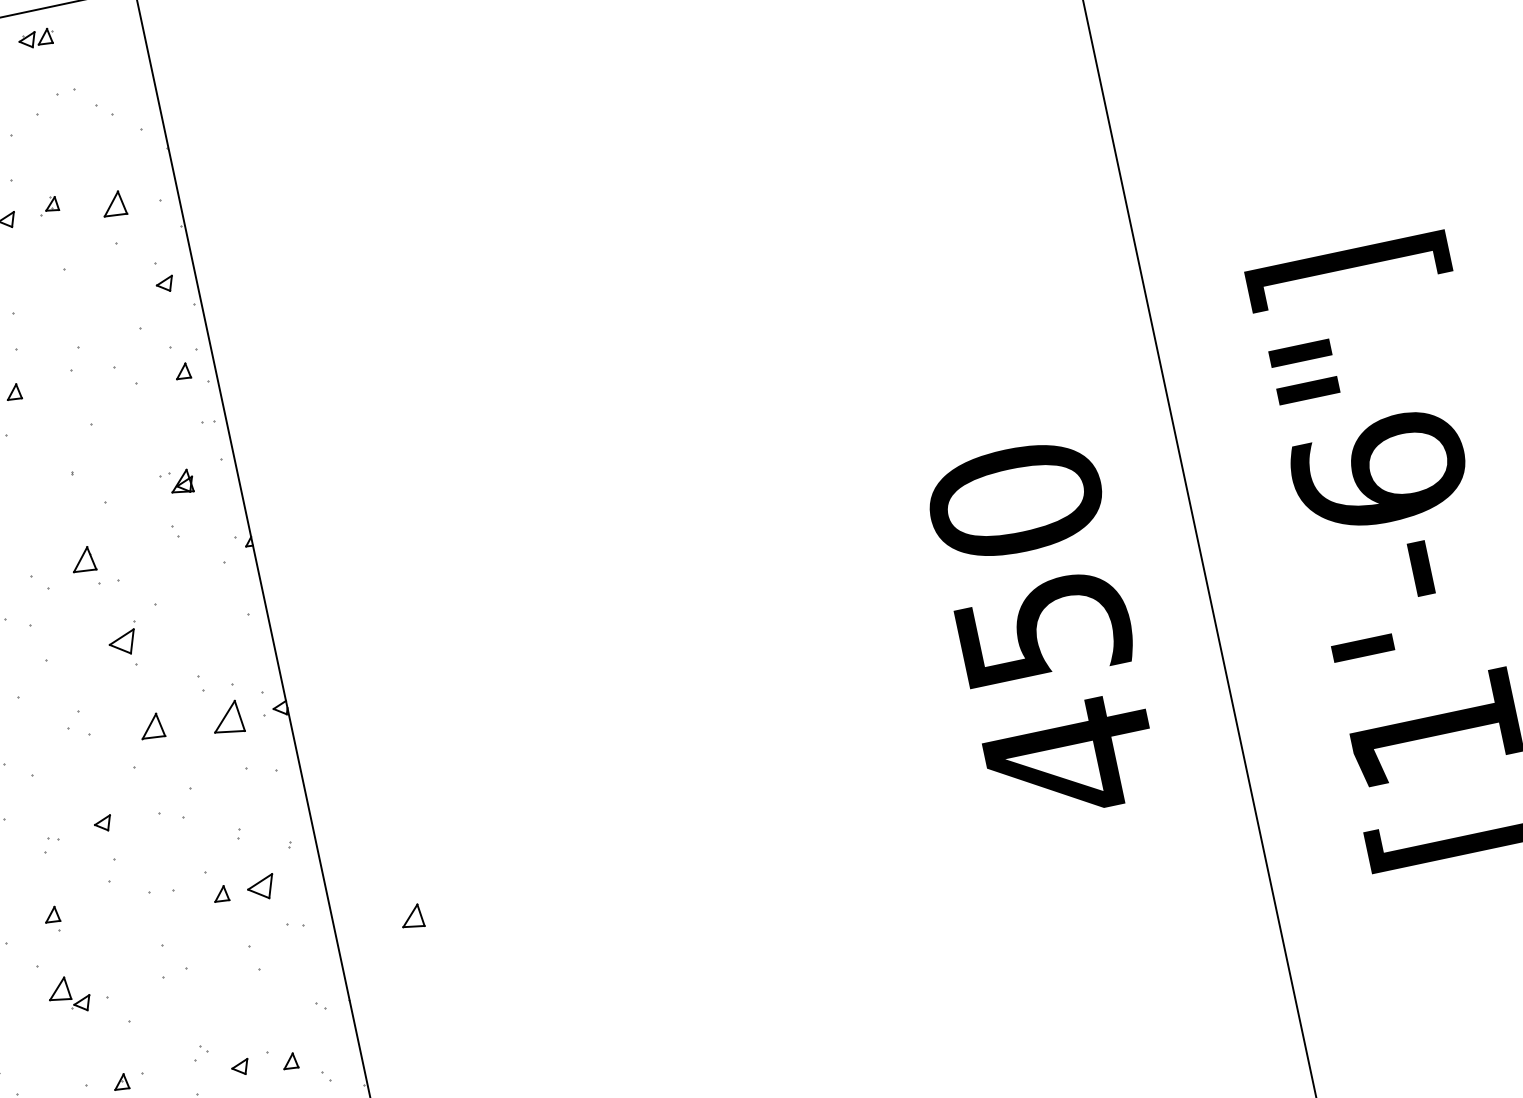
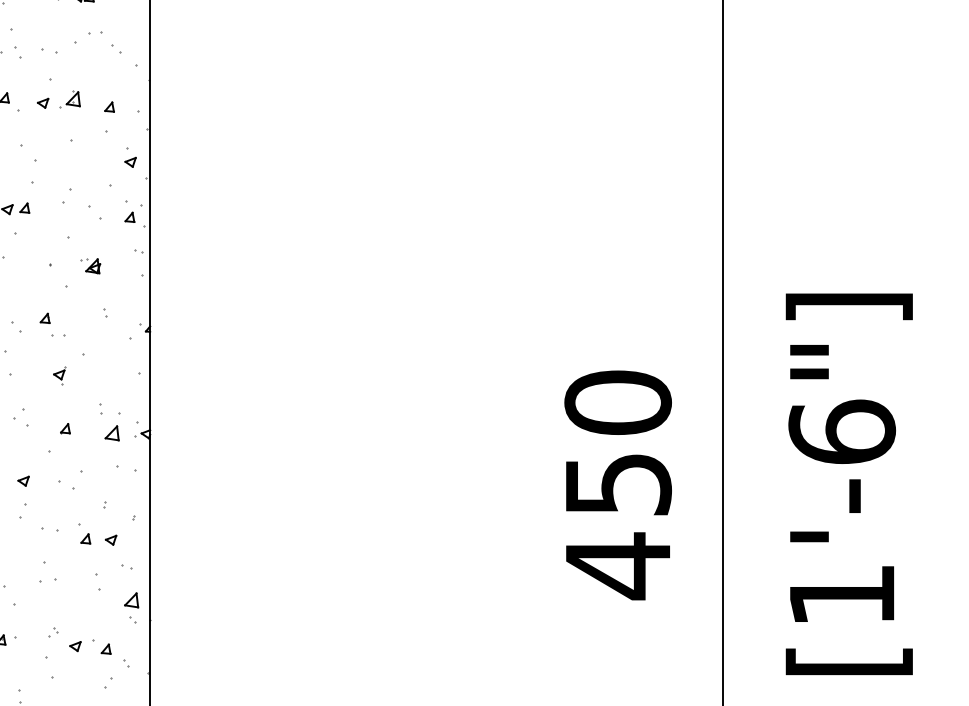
part: (113, 203) -> (109, 106), size x0.62
part: (47, 205) -> (69, 99), size x1.67
part: (177, 483) -> (90, 266), moved
part: (81, 558) -> (44, 317), size x0.62
part: (124, 645) -> (59, 375), size x0.62
part: (226, 719) -> (111, 433), size x0.71
part: (151, 726) -> (65, 428), size x0.62
part: (260, 886) -> (110, 539), size x0.62
part: (411, 917) -> (131, 600), moved

